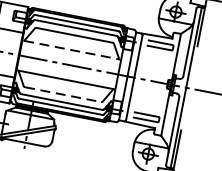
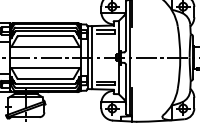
line: (73, 49) -> (46, 46), dashed -> solid
line: (64, 94) -> (46, 78), dashed -> solid

